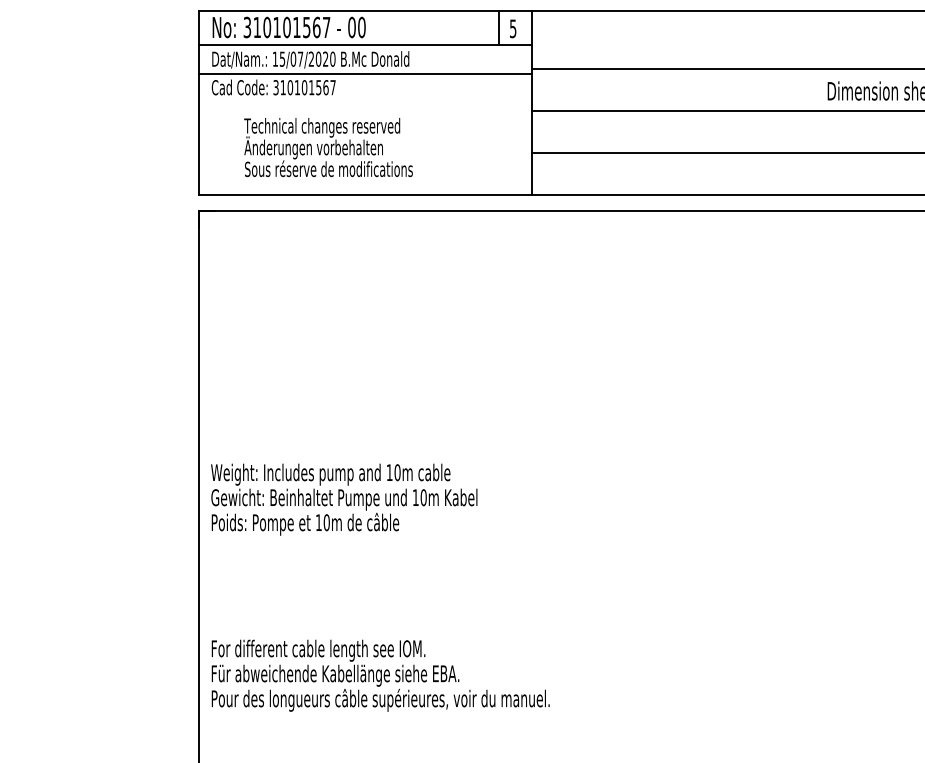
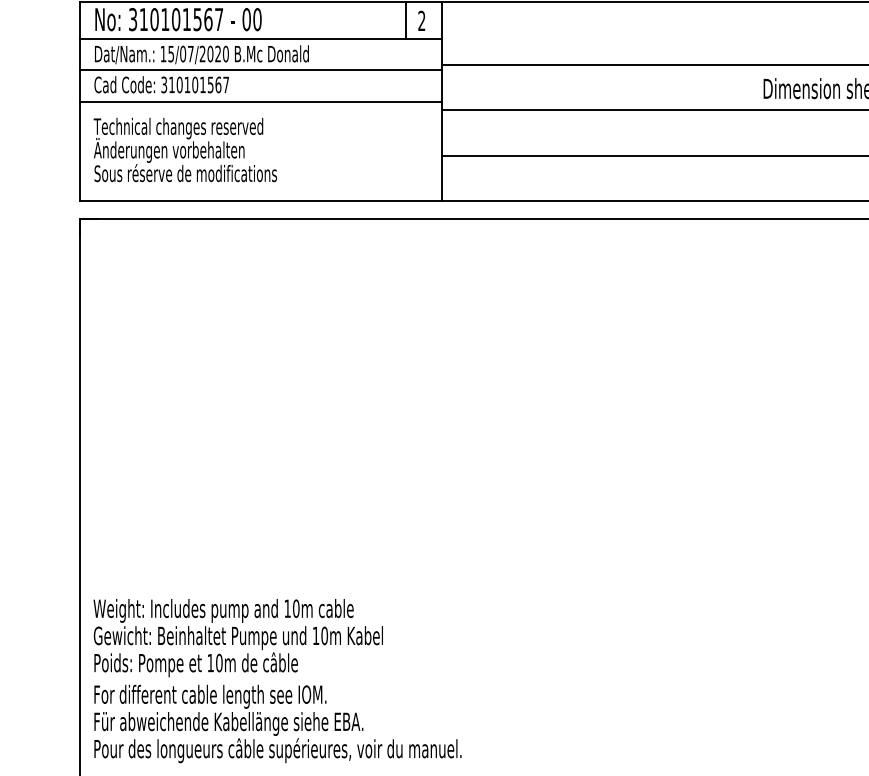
text: (513, 28) -> (422, 20), 5 -> 2
line: (364, 103) -> (260, 102), added
text: (328, 147) -> (185, 149), moved
text: (344, 499) -> (238, 637), moved

